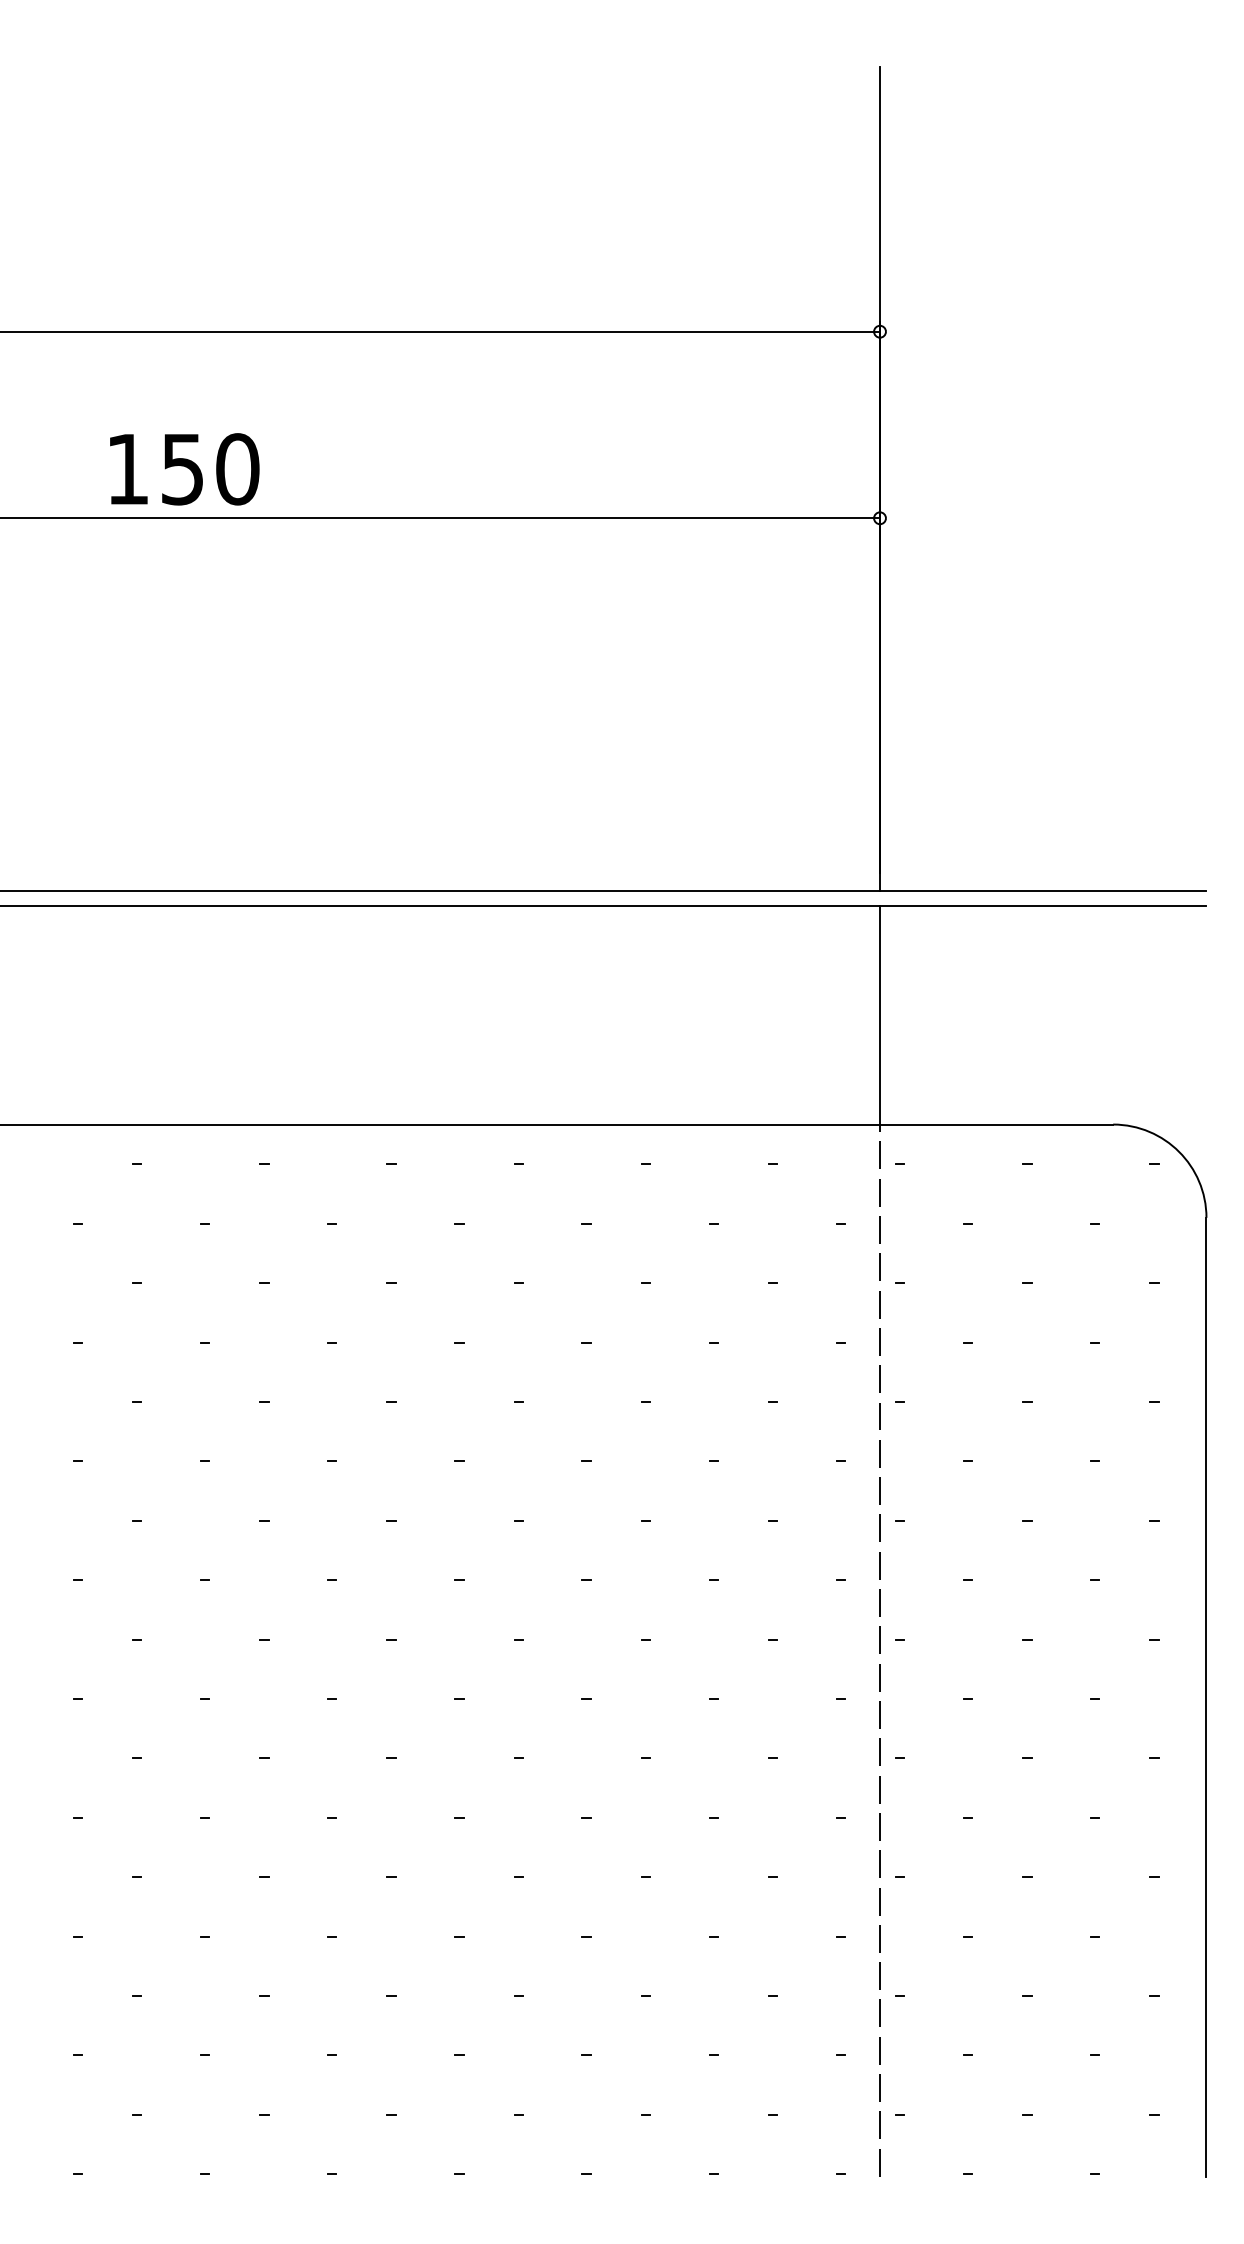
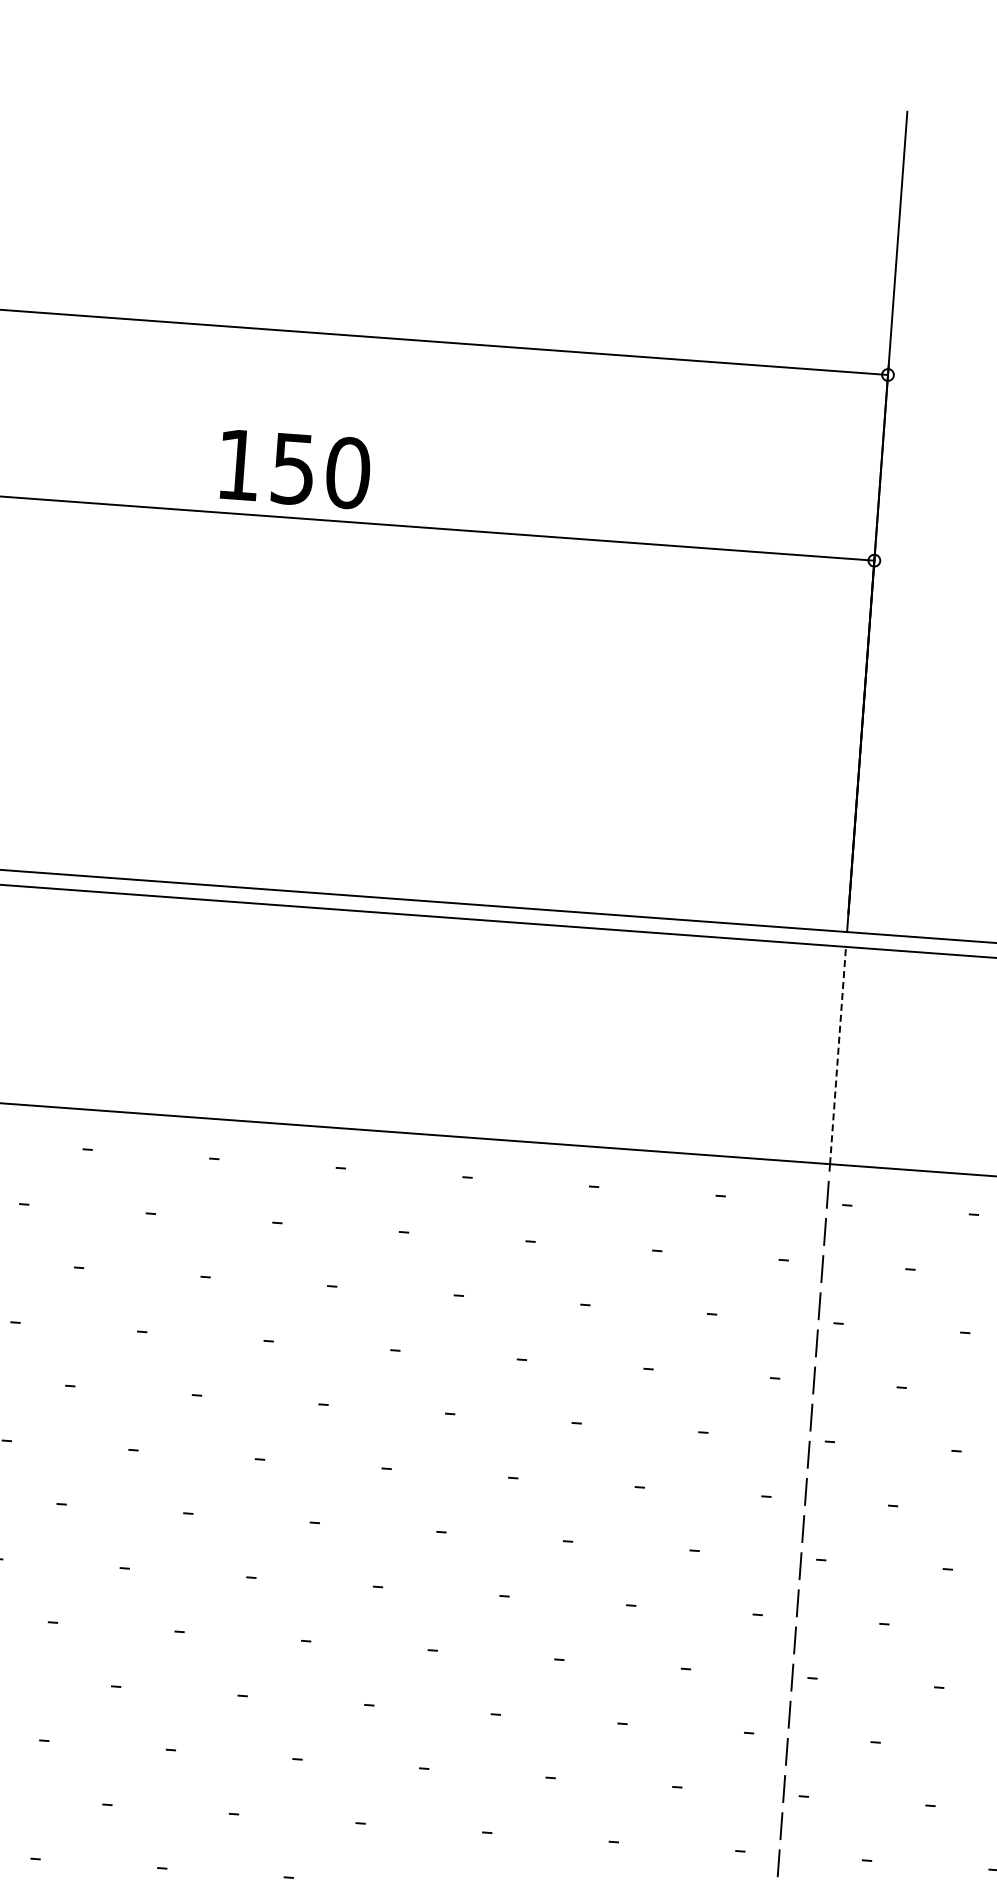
text: (184, 469) -> (295, 469), moved
line: (880, 1014) -> (838, 1054), solid -> dashed

